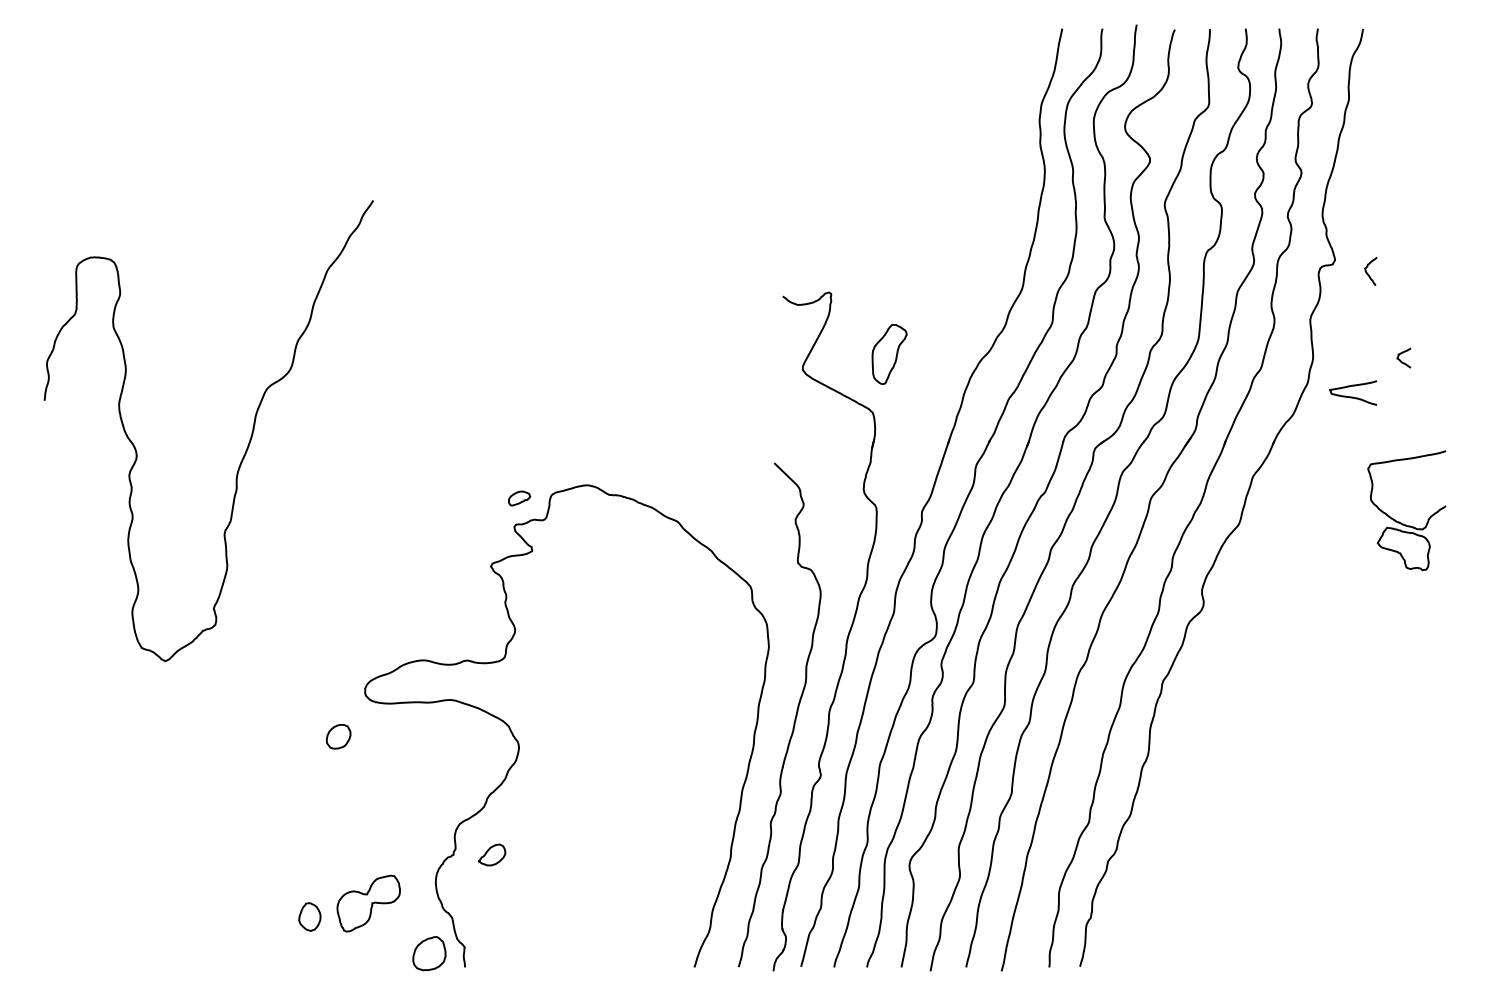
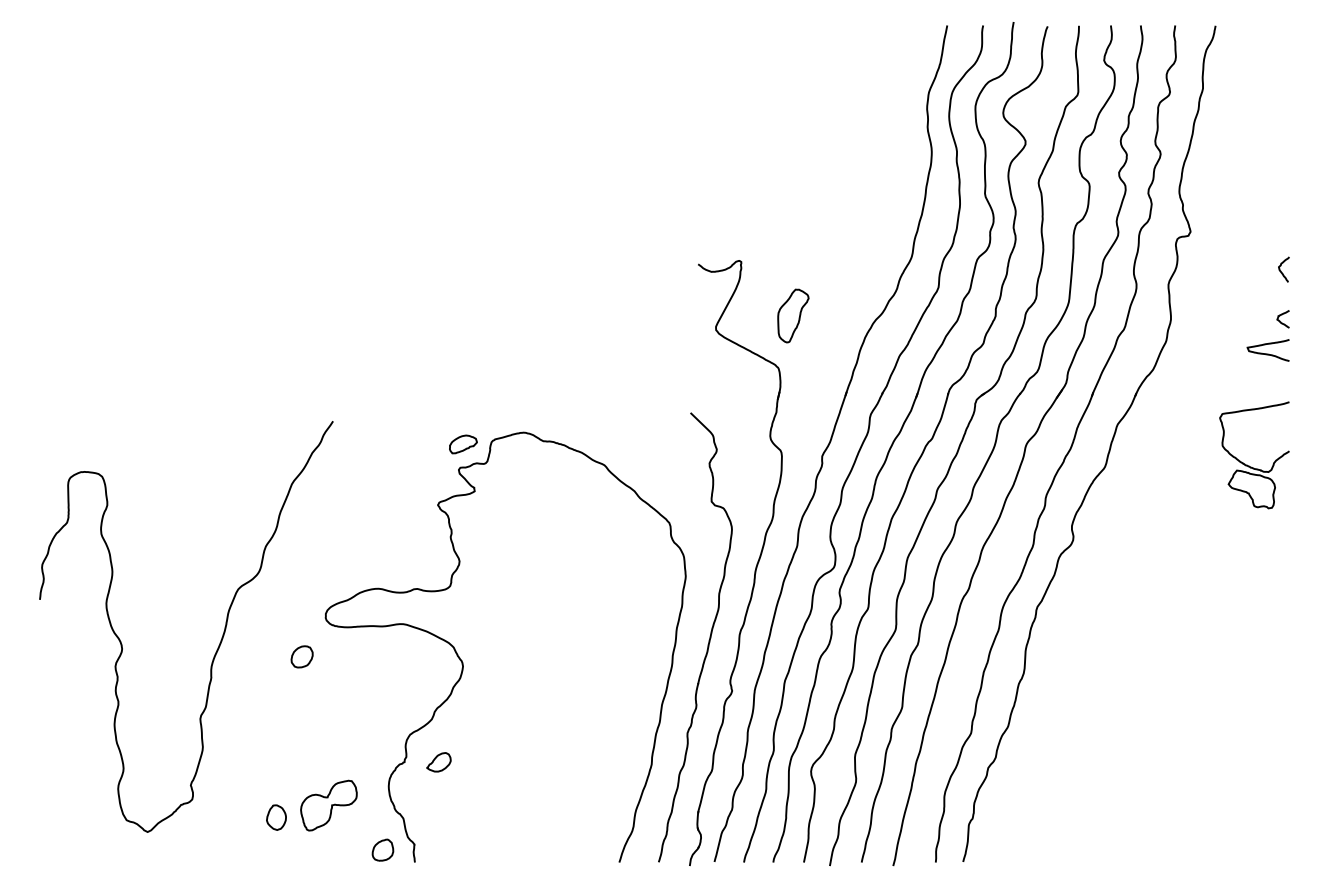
curve: (1368, 273) -> (1281, 271), moved
curve: (1401, 354) -> (1280, 316), moved
curve: (1353, 396) -> (1268, 353), moved
curve: (247, 445) -> (220, 639), moved
part: (519, 498) -> (463, 444), size x1.43
part: (428, 953) -> (382, 850), size x0.71

